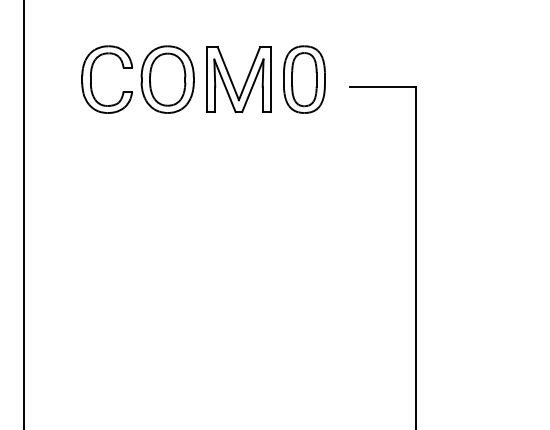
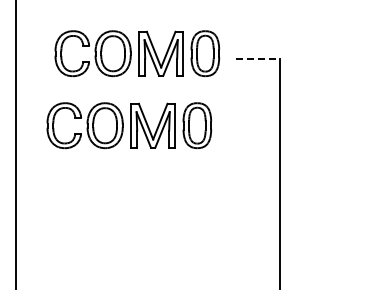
line: (383, 86) -> (258, 58), solid -> dashed
part: (191, 186) -> (129, 125), added

